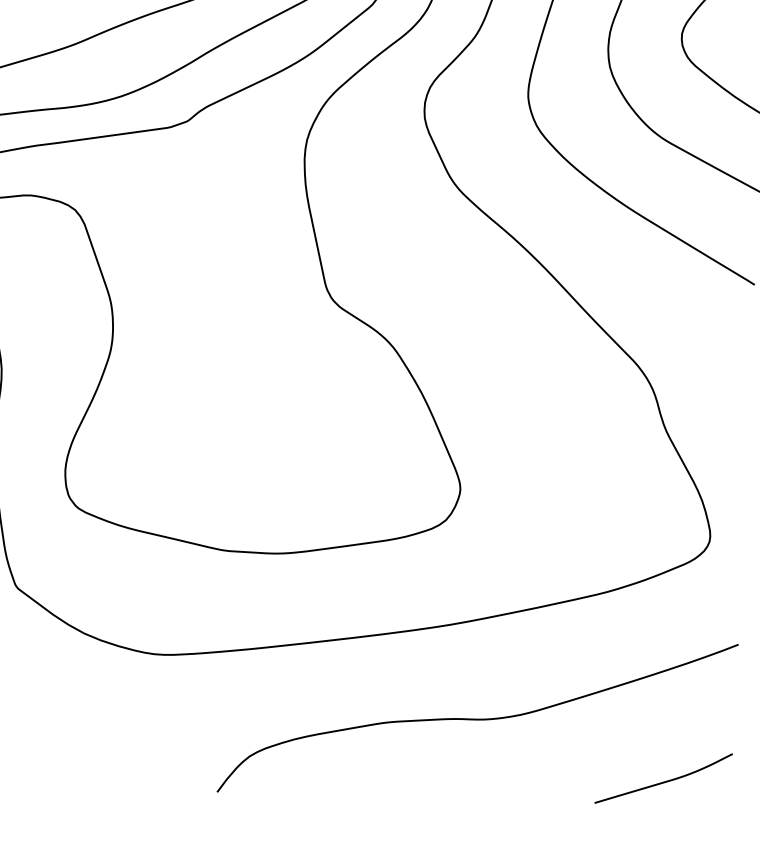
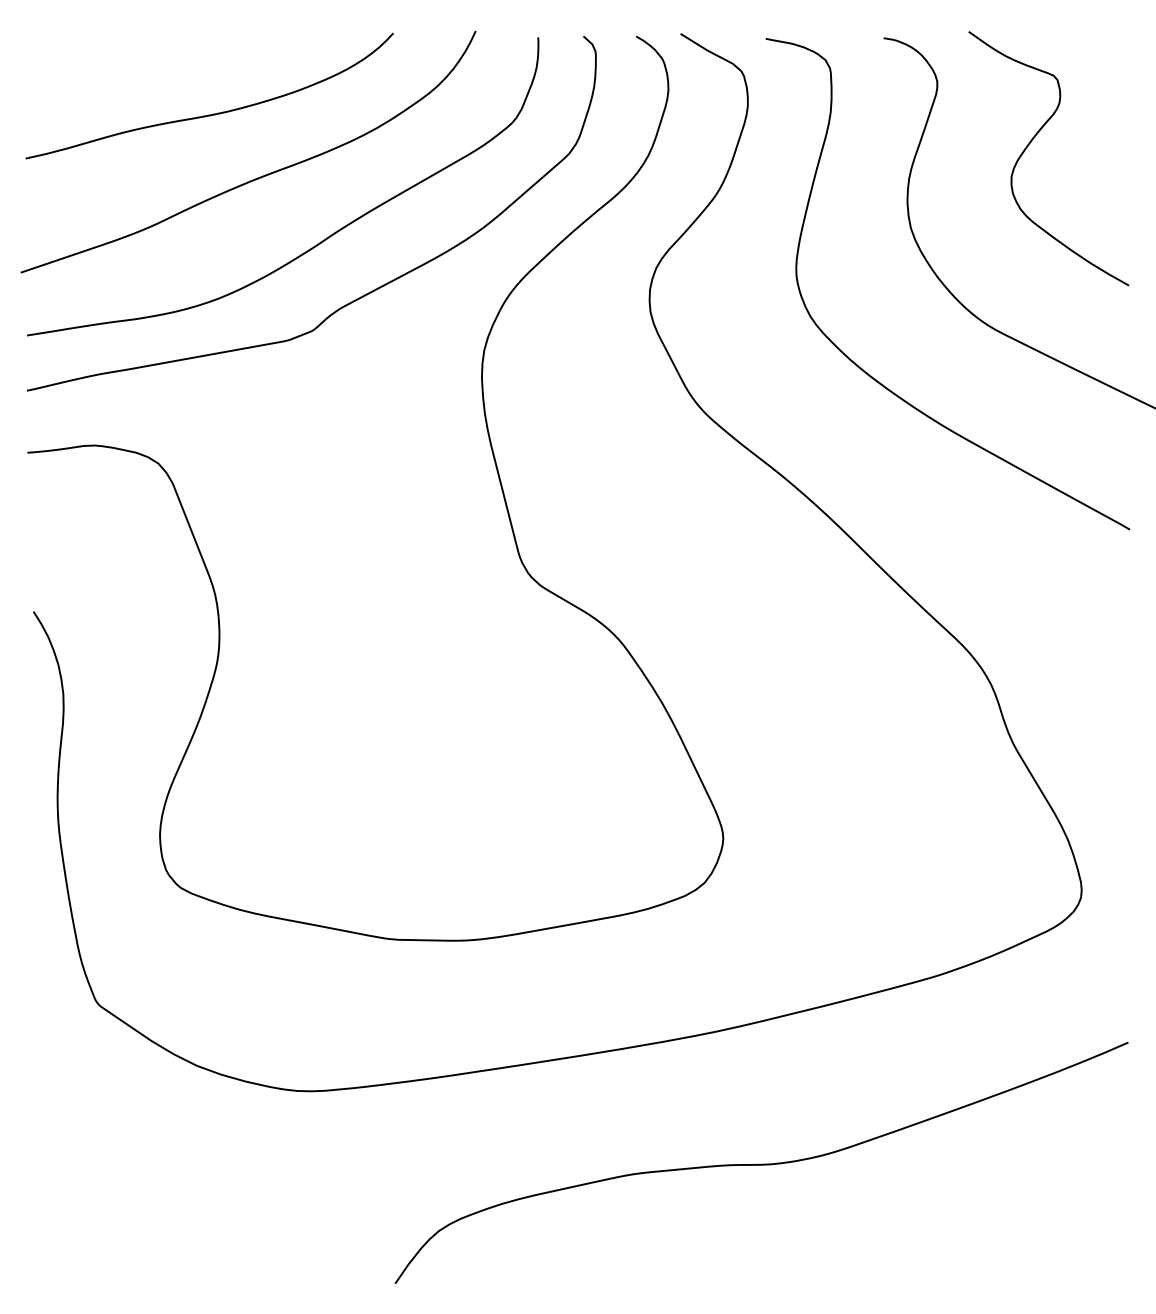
curve: (664, 781) -> (1031, 1241), removed

